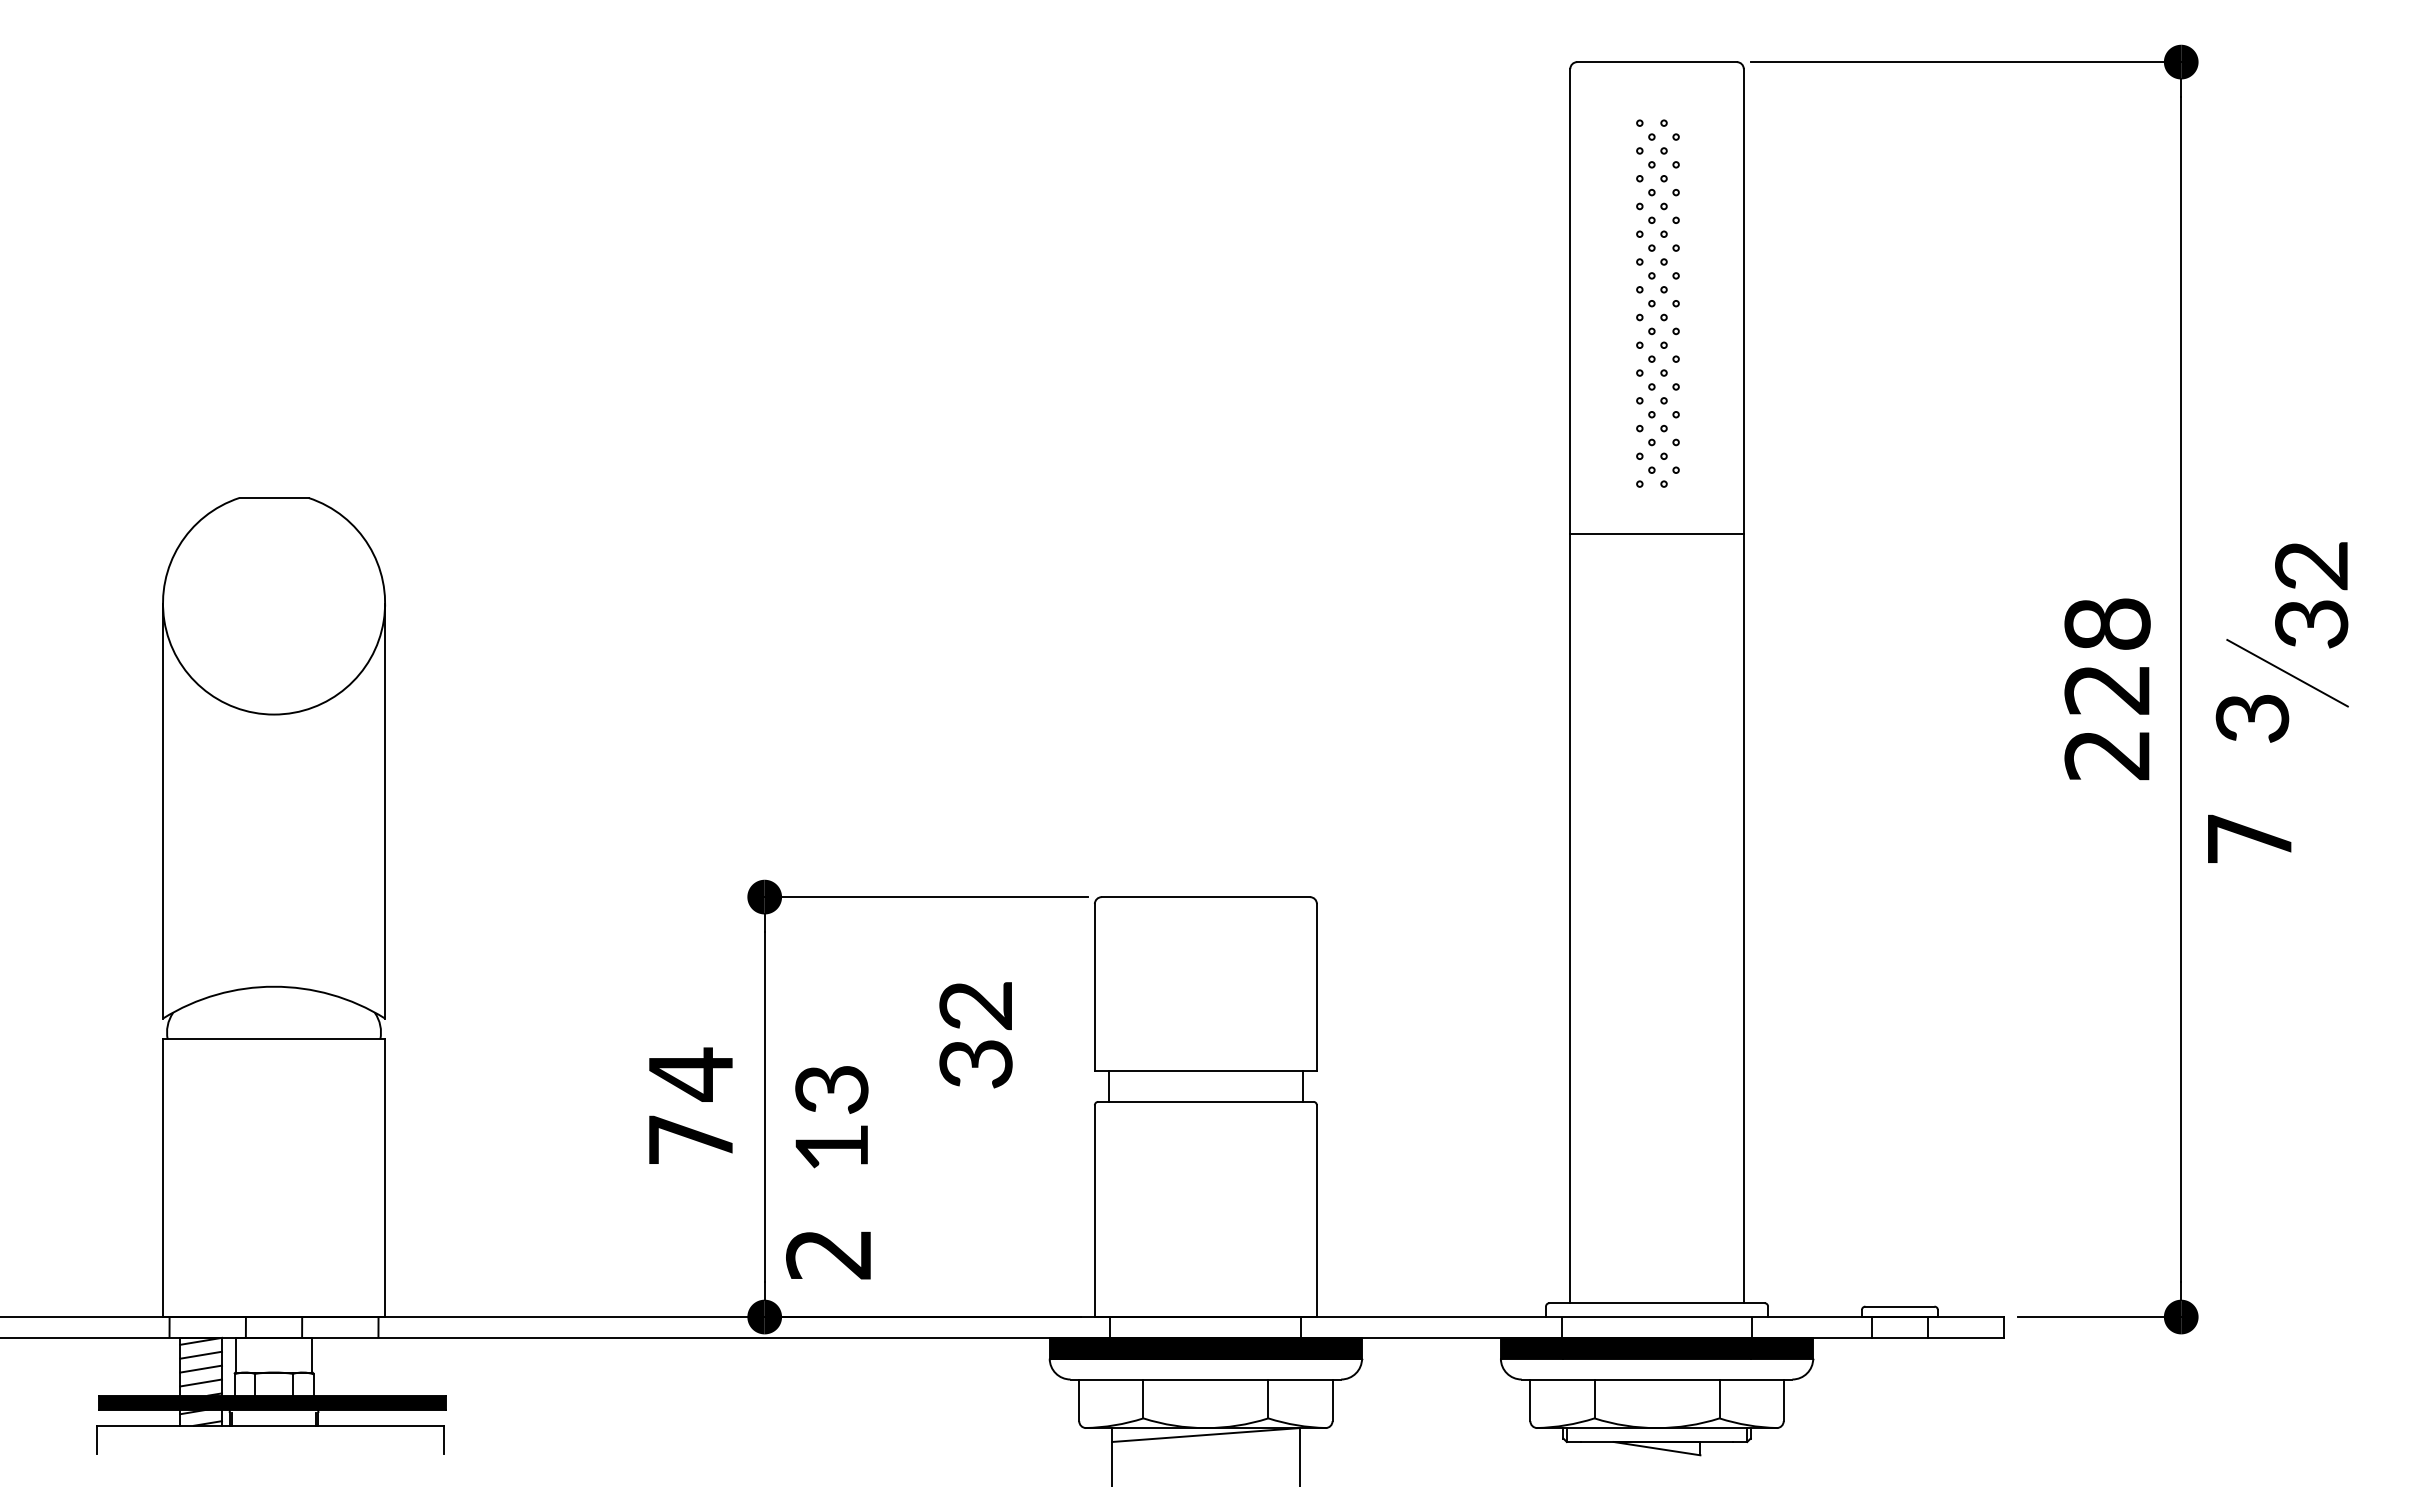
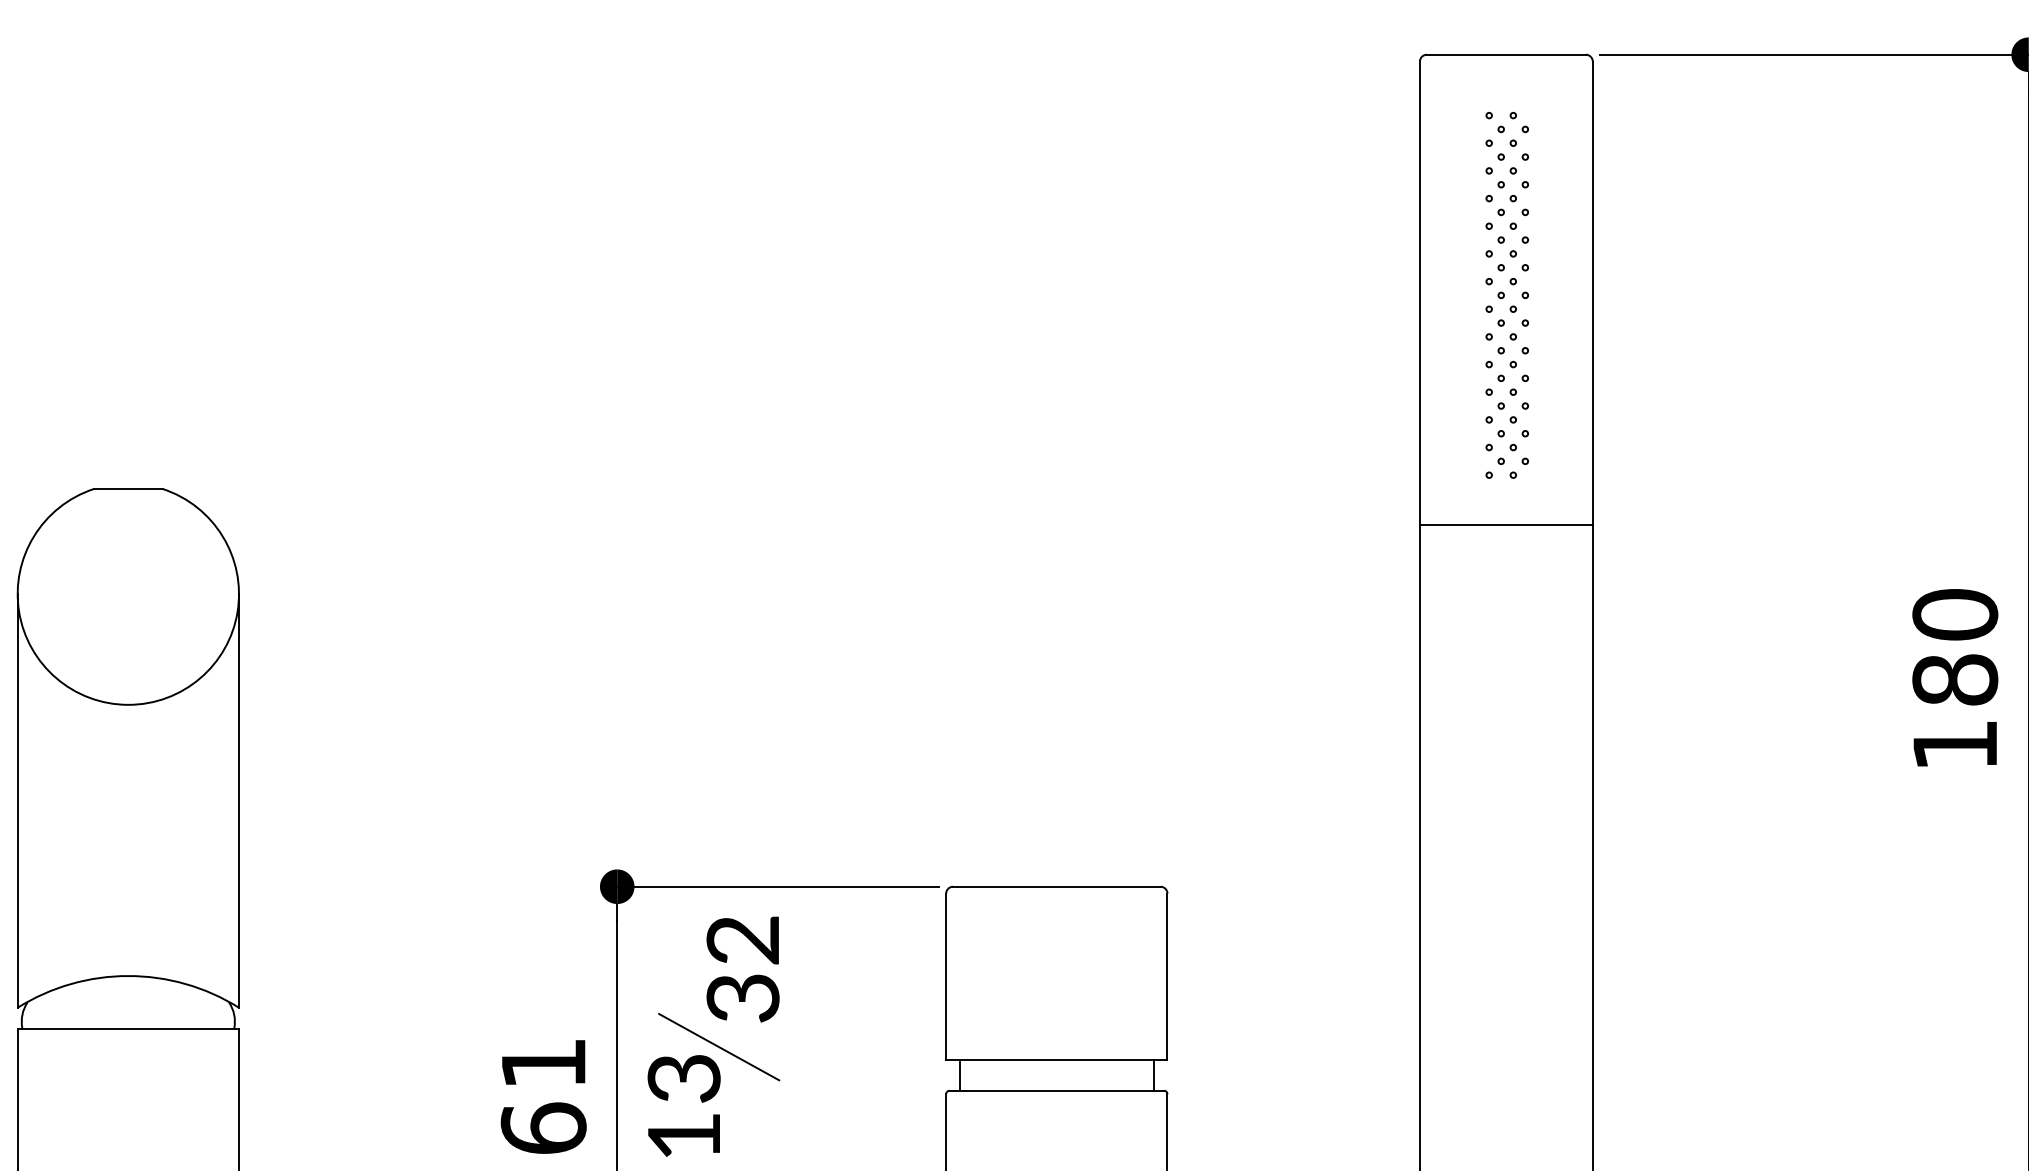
text: (2107, 689) -> (1955, 679), 228 -> 180
text: (975, 1035) -> (742, 969), moved
line: (866, 1057) -> (718, 1046), added
text: (690, 1106) -> (543, 1095), 74 -> 61

